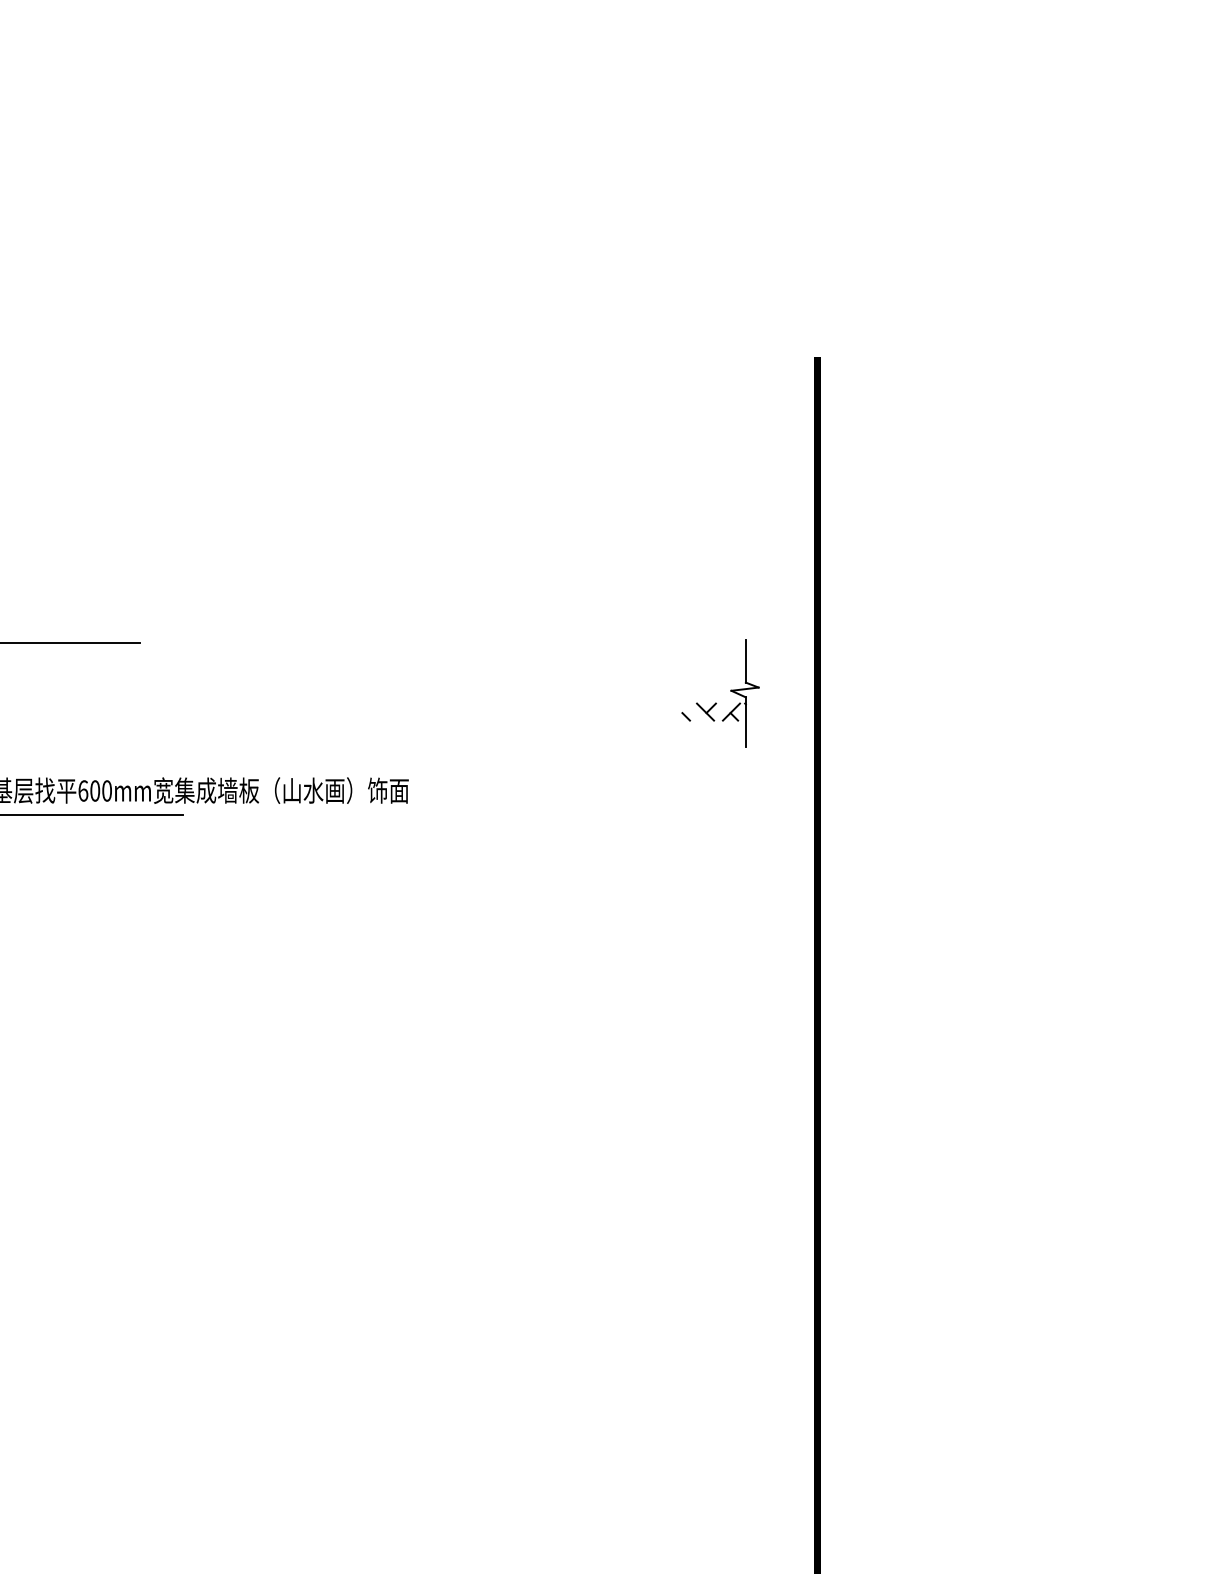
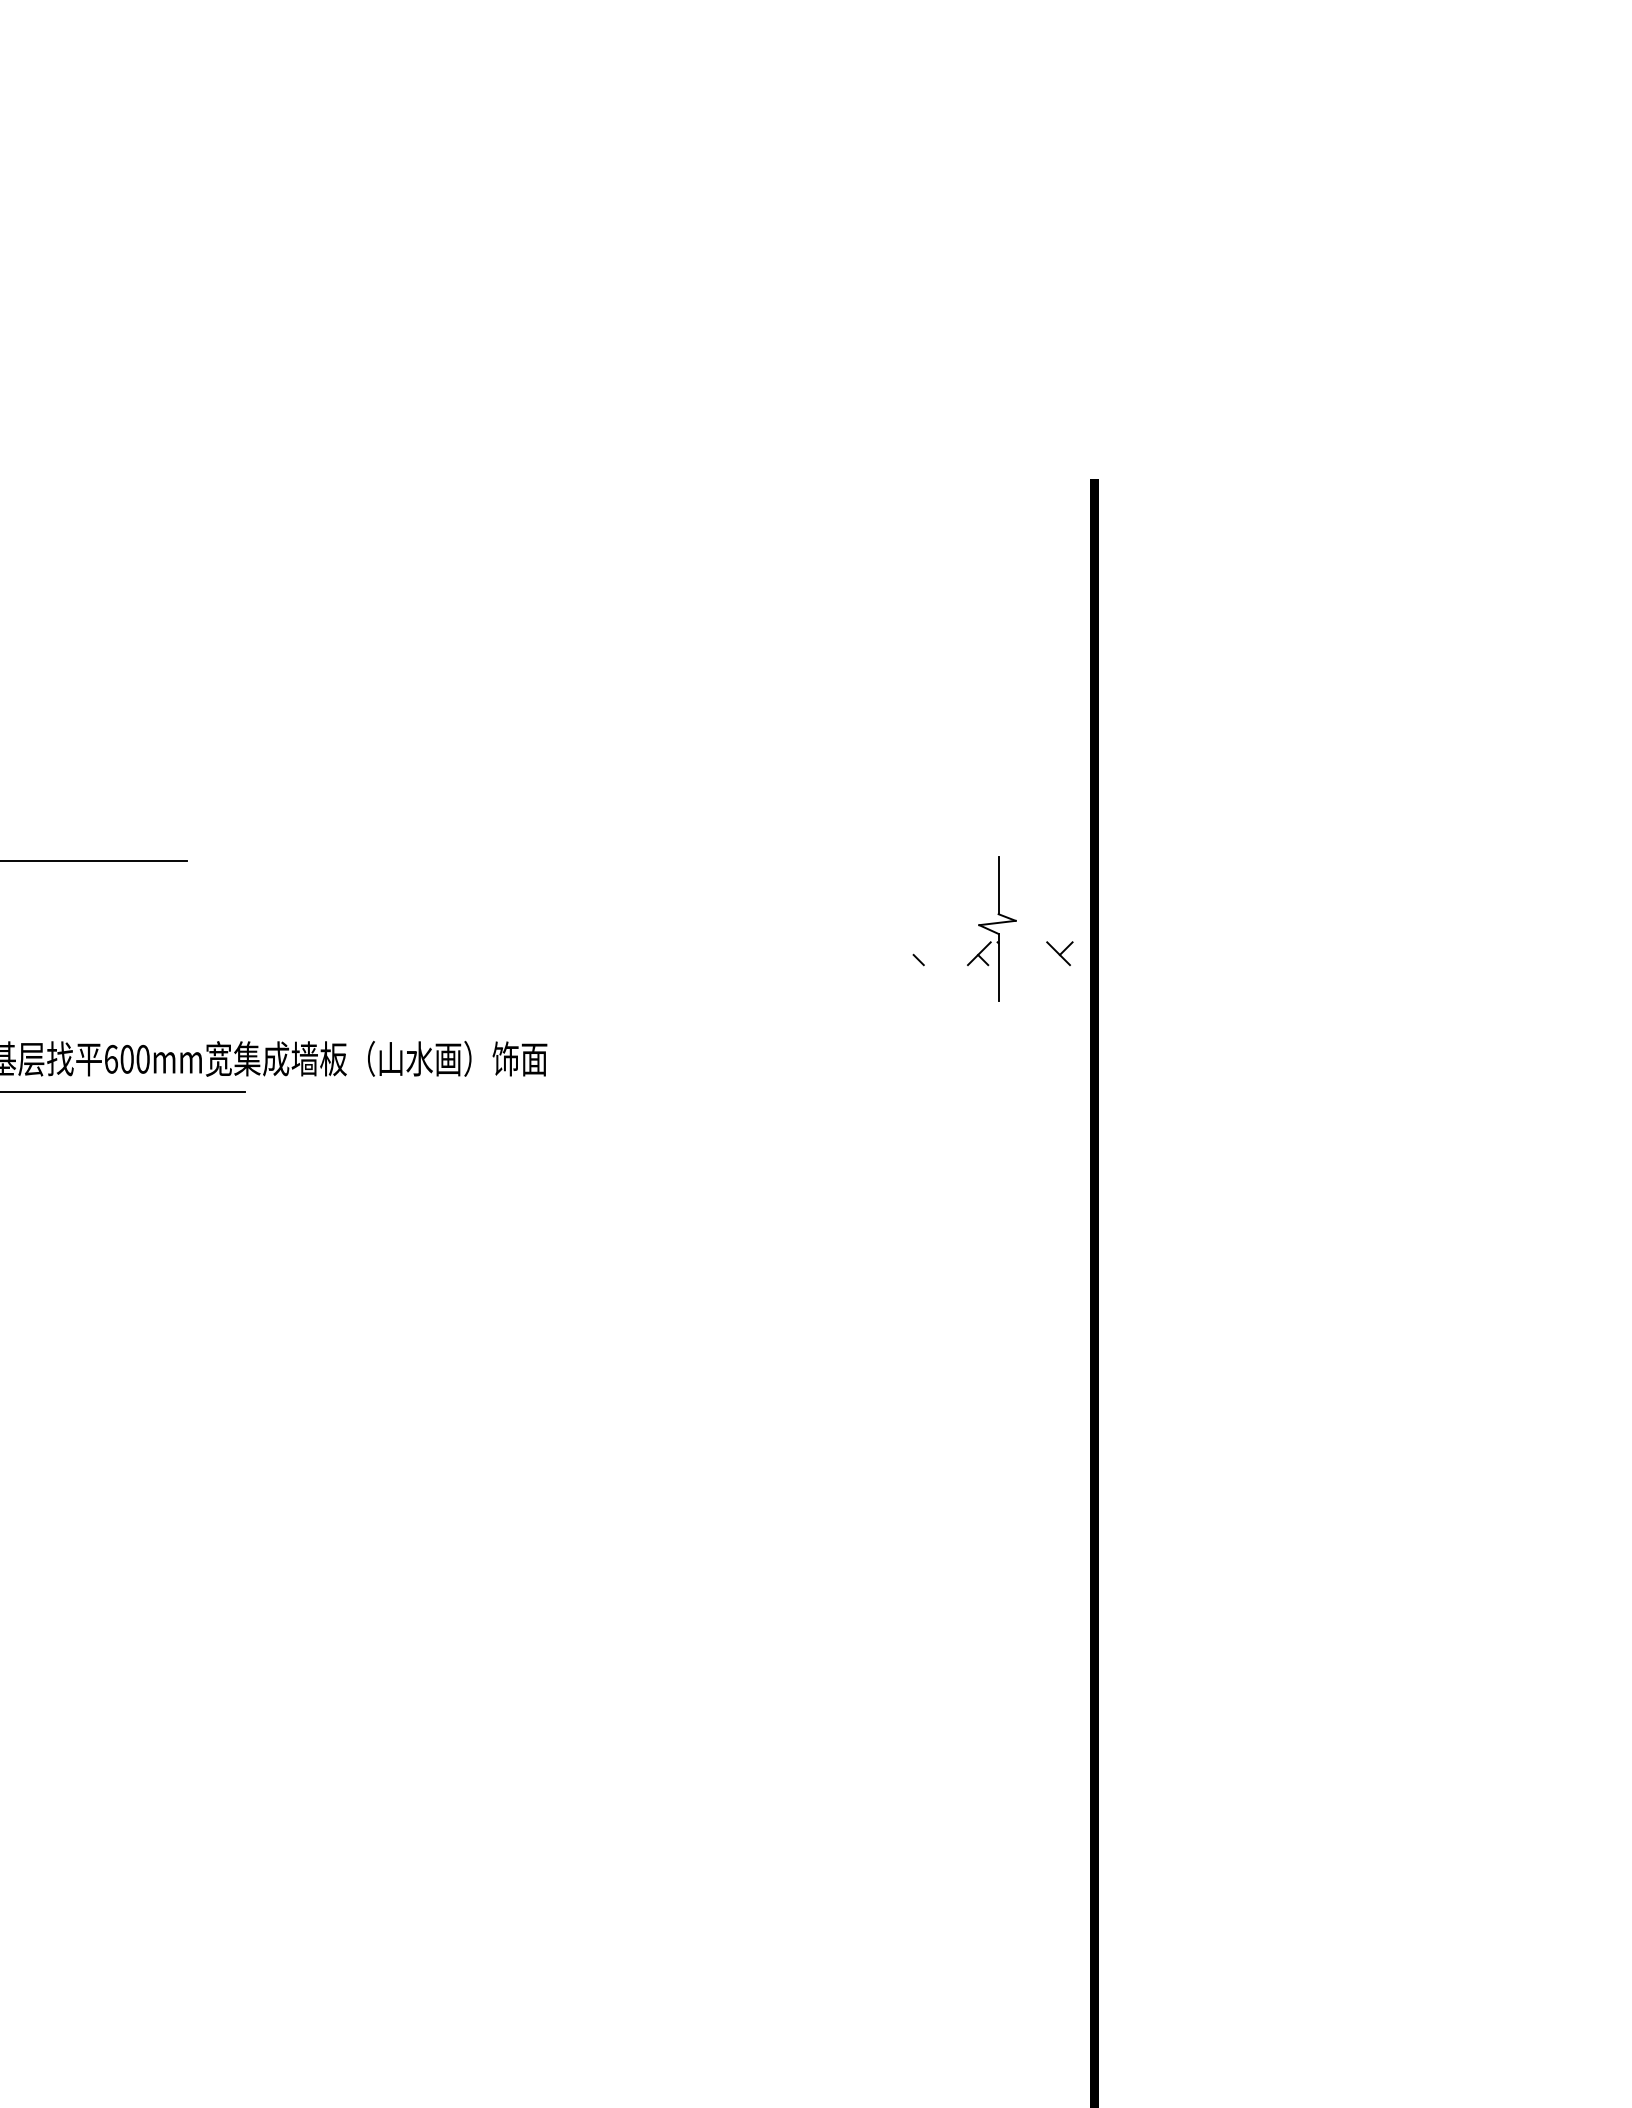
part: (706, 711) -> (1059, 953), moved

